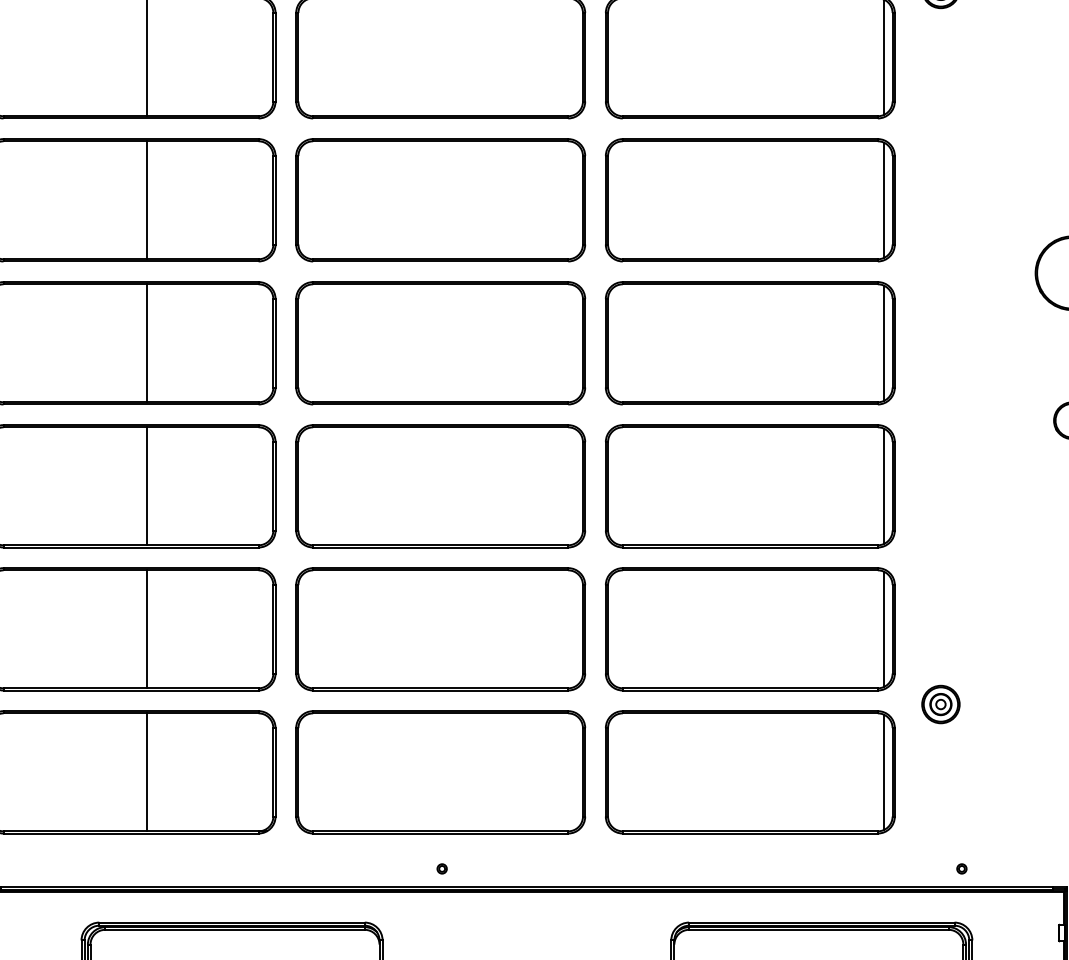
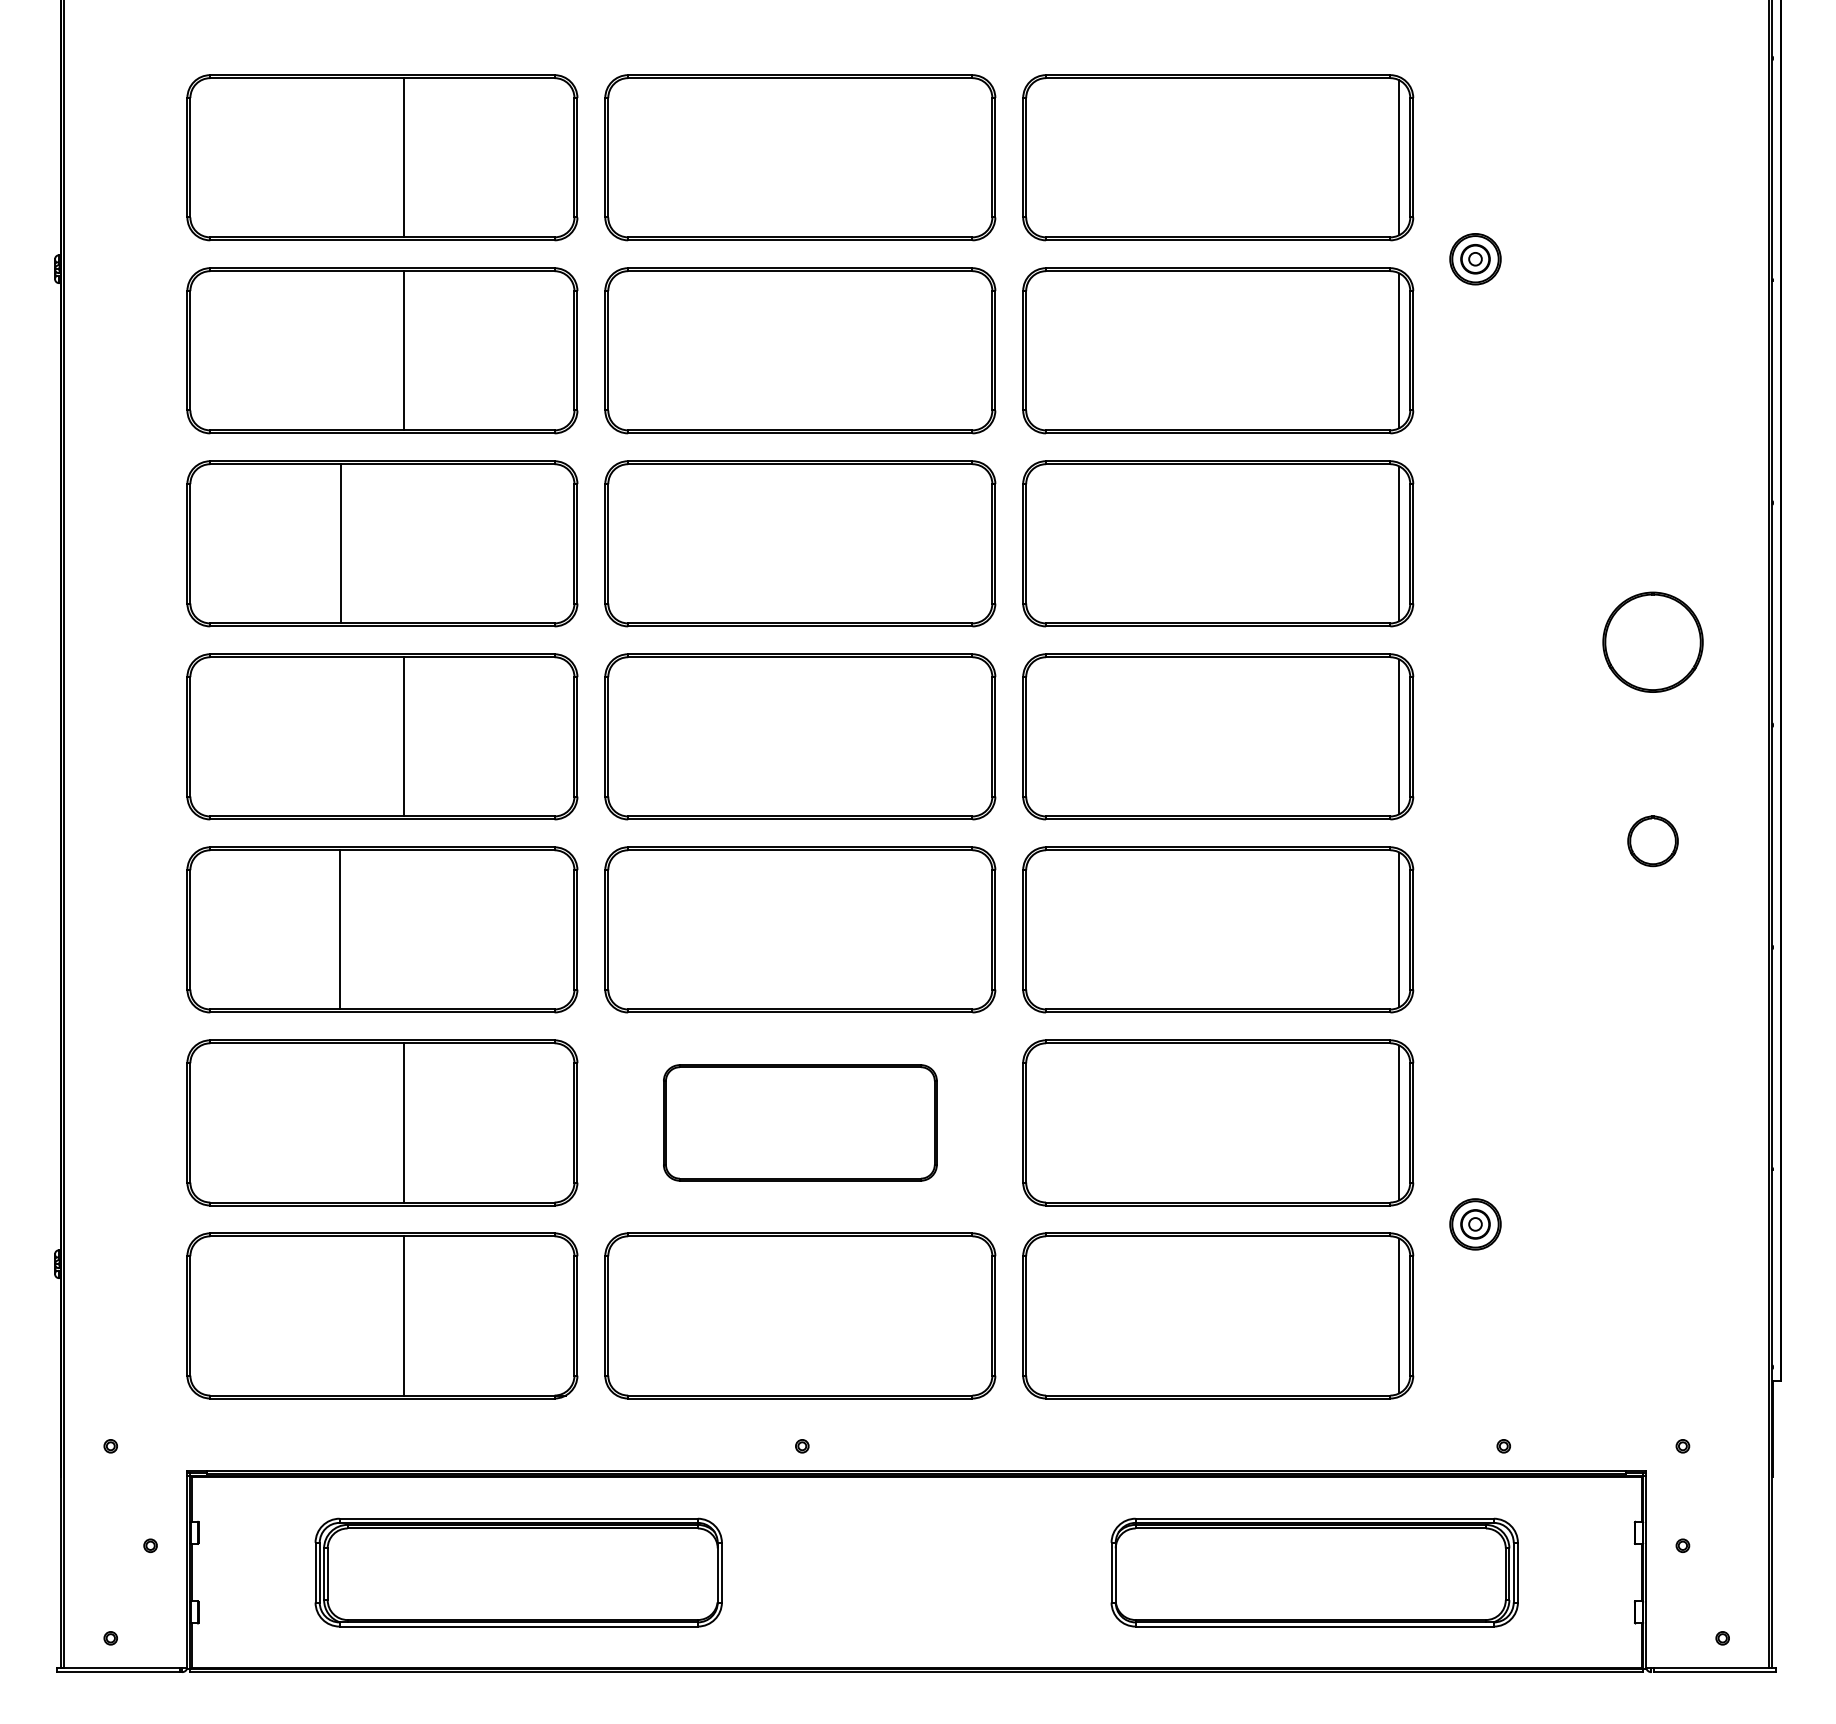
line: (147, 200) -> (341, 543), moved
line: (147, 486) -> (340, 929), moved
part: (440, 629) -> (800, 1122), size x0.7

